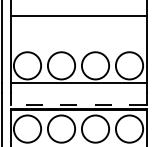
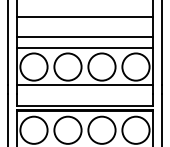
line: (78, 35) -> (84, 36), added
line: (78, 47) -> (84, 48), added
line: (79, 104) -> (85, 105), dashed -> solid

